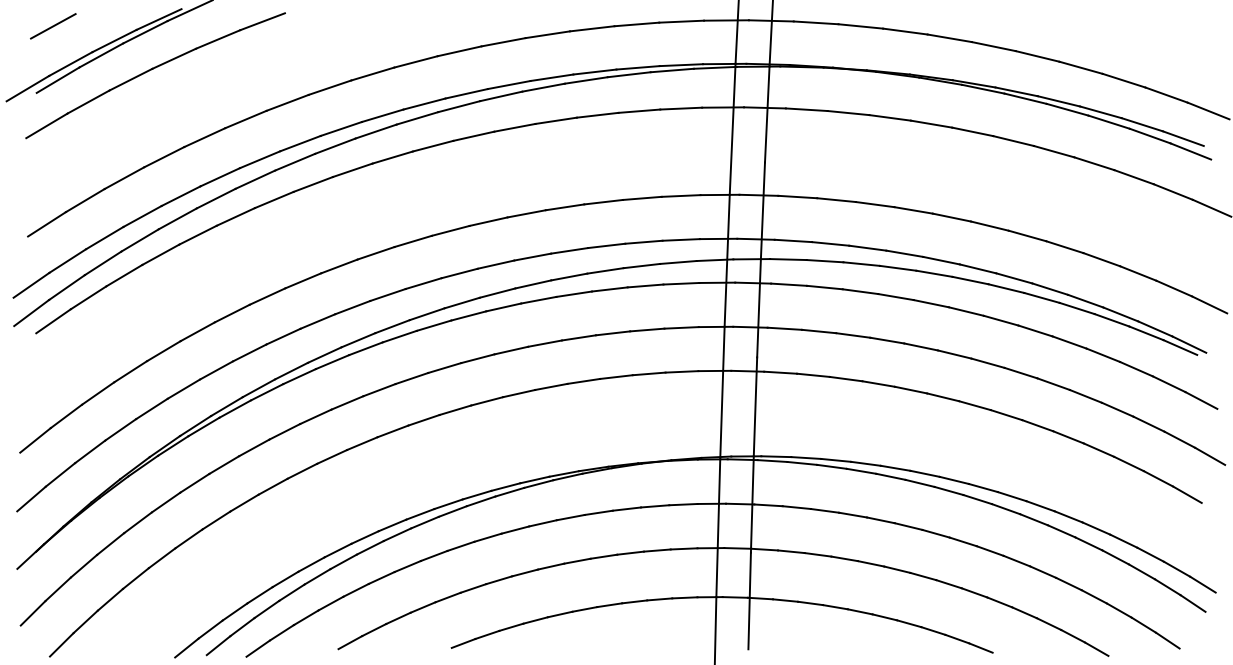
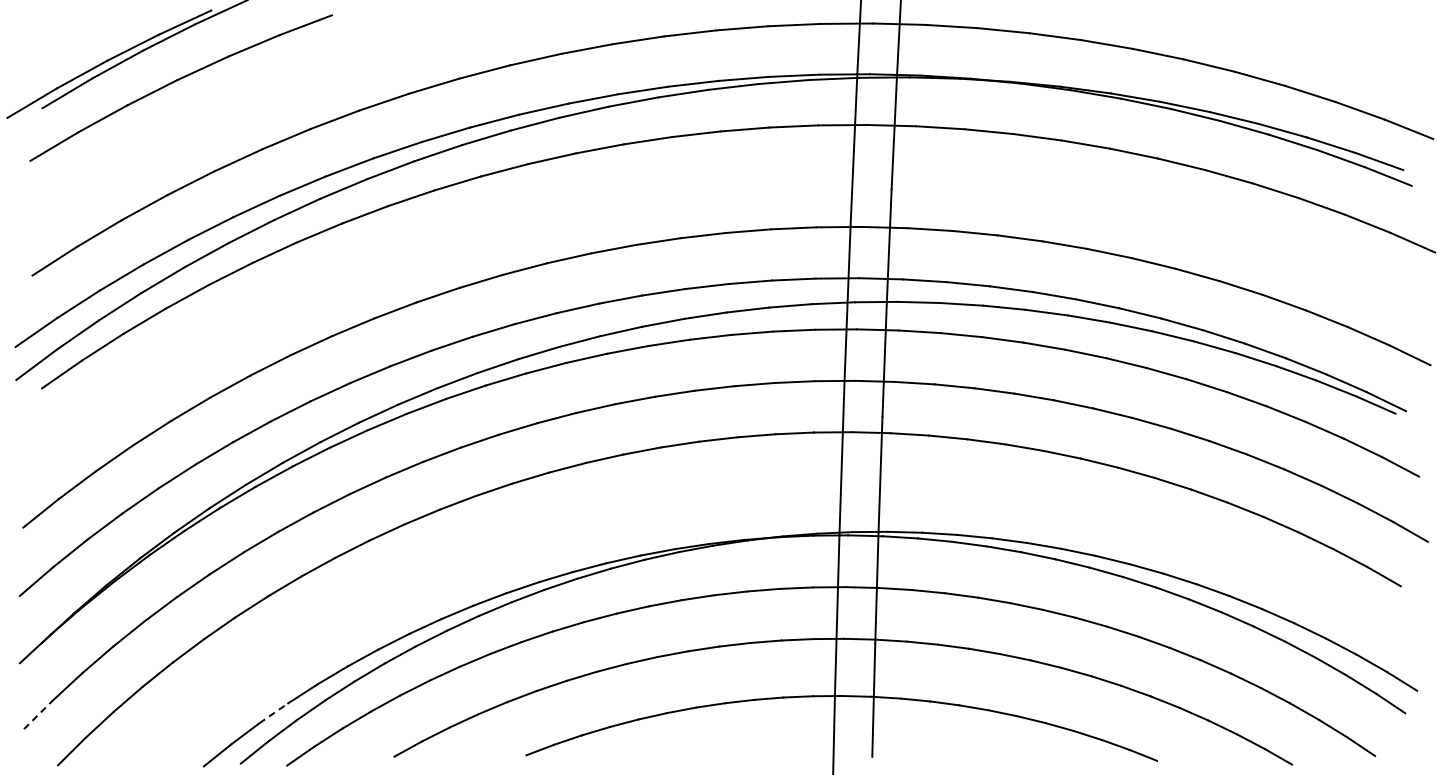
line: (52, 26) -> (61, 30), removed
line: (33, 612) -> (38, 714), solid -> dashed
line: (234, 612) -> (273, 713), solid -> dashed

